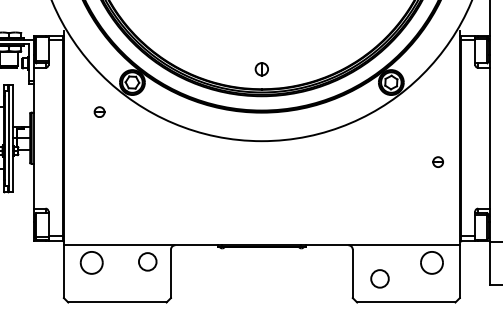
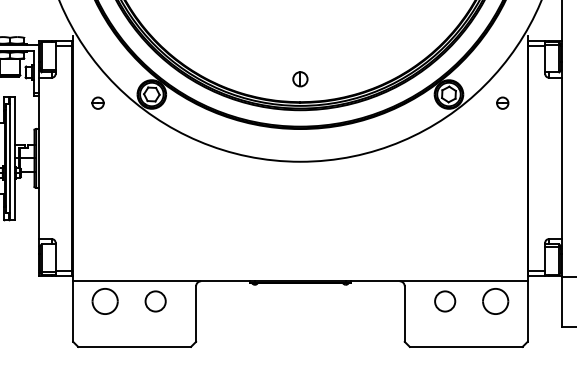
part: (99, 111) -> (97, 102), moved
part: (437, 161) -> (501, 102), moved
circle: (147, 261) -> (155, 301), moved
circle: (379, 278) -> (444, 301), moved

